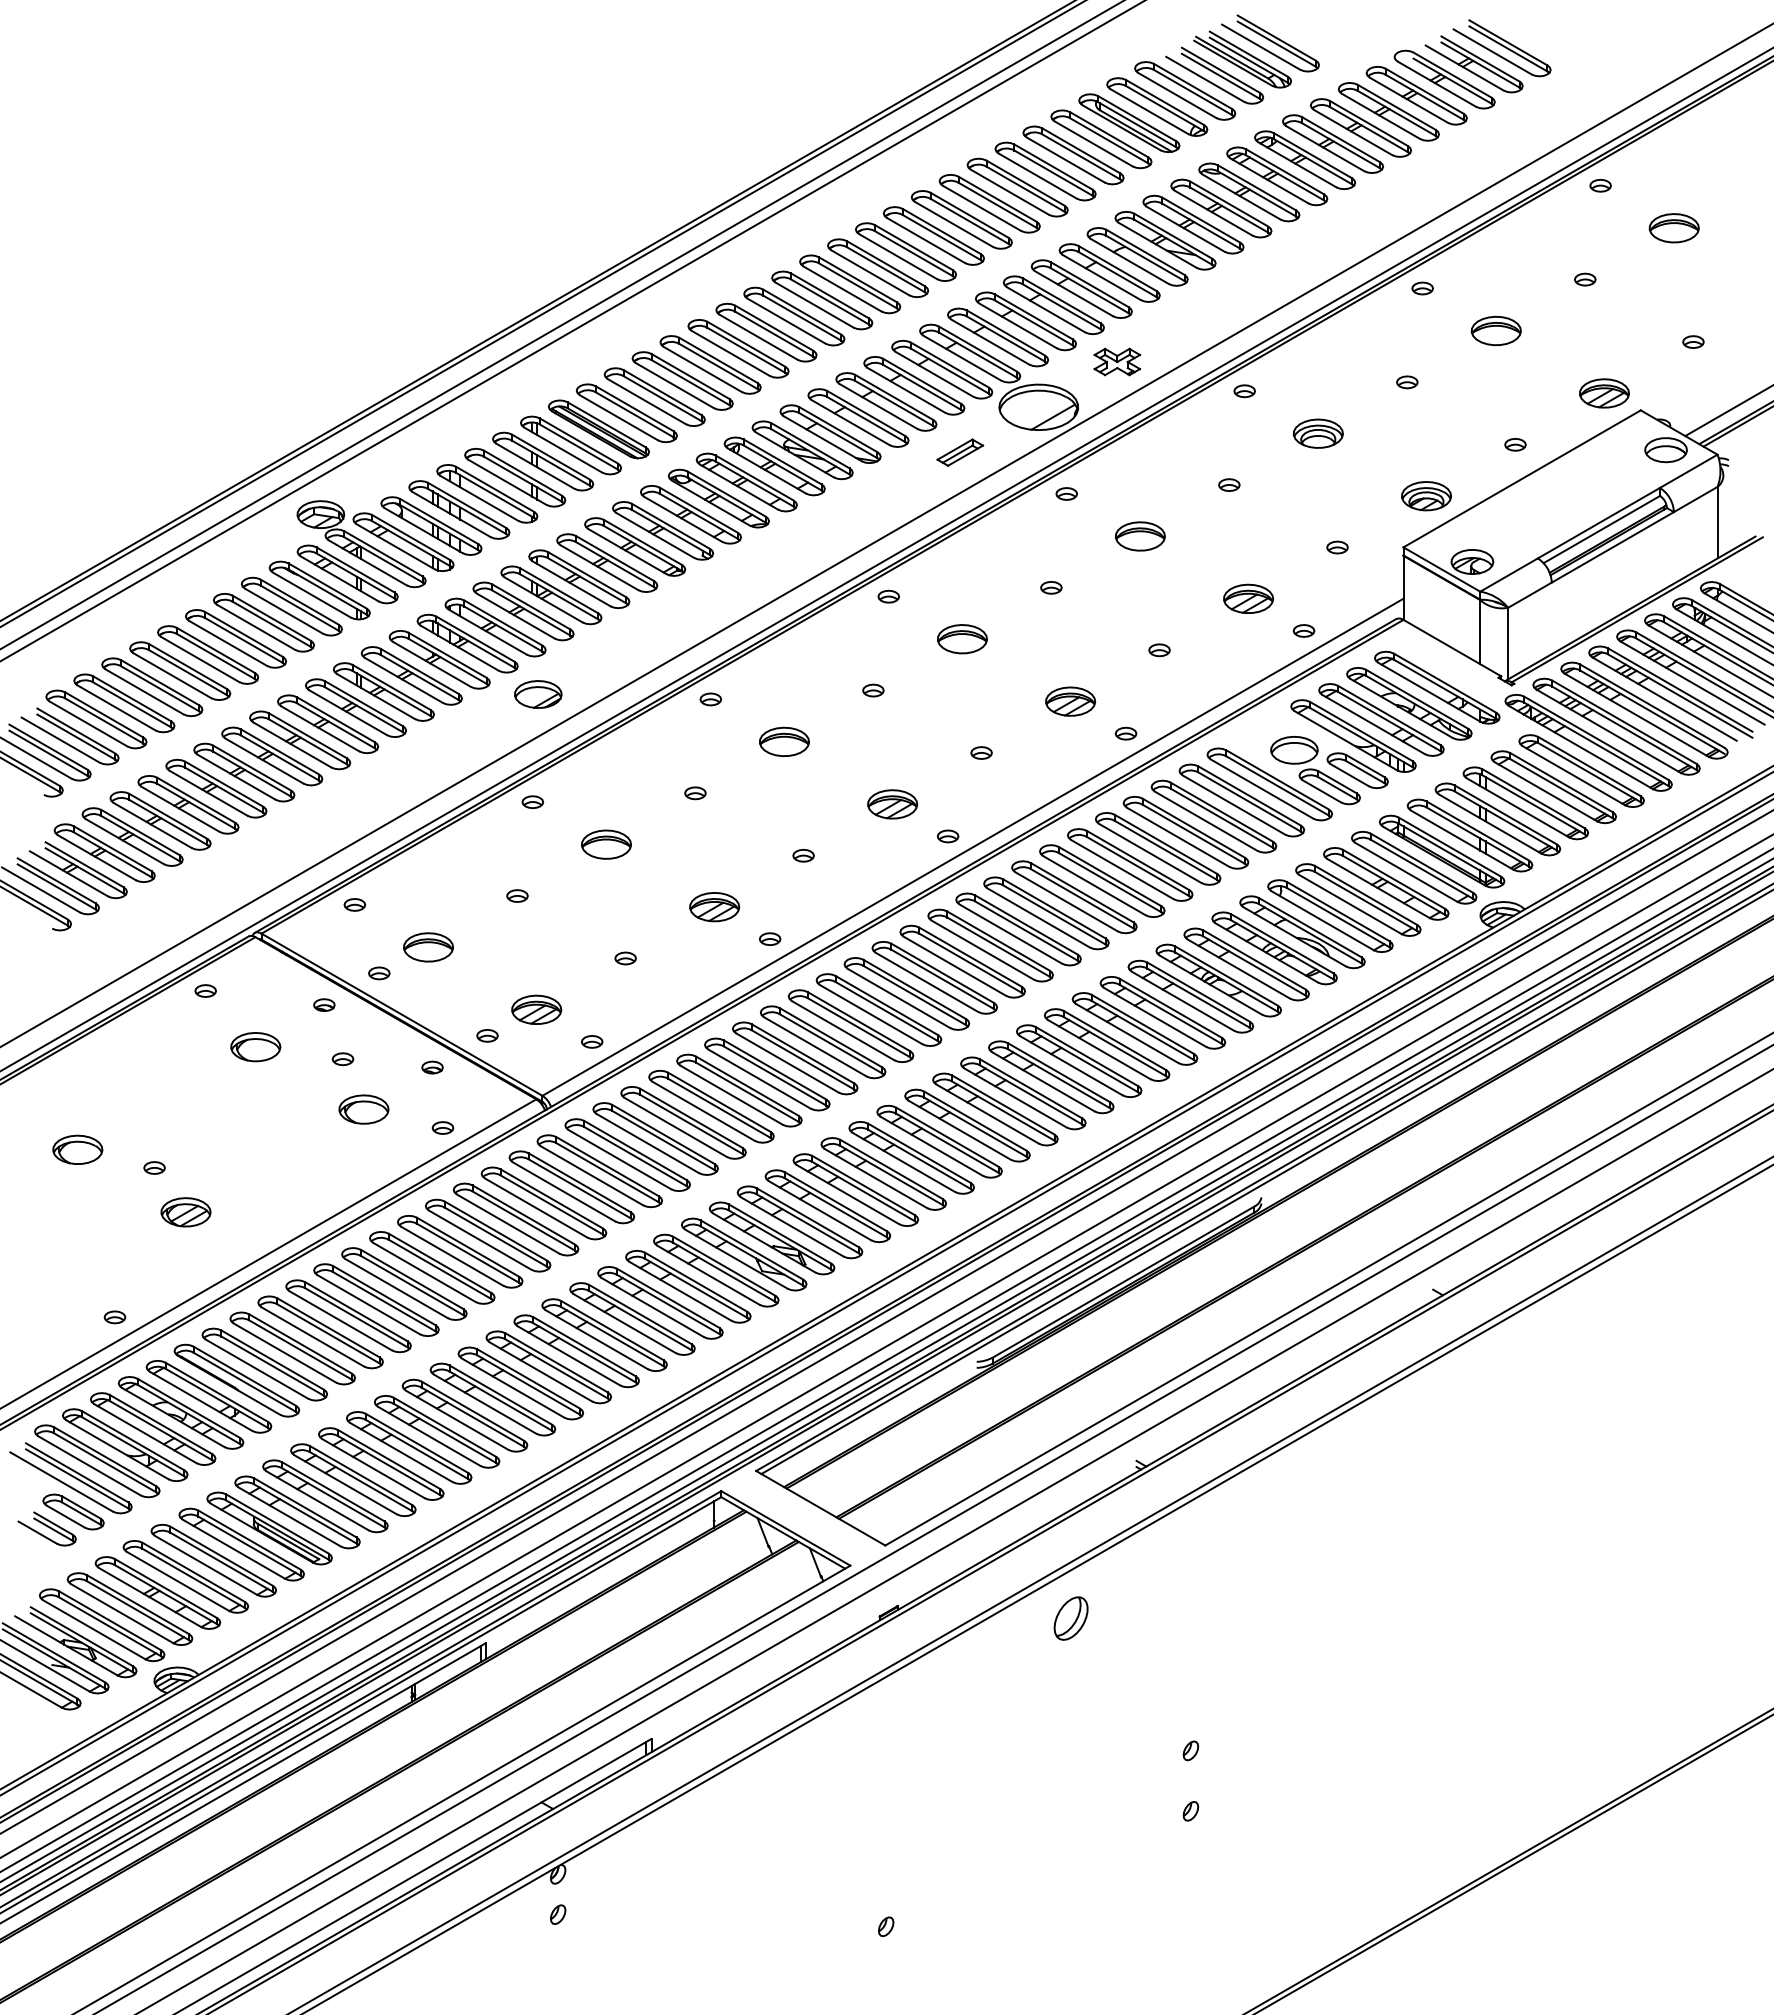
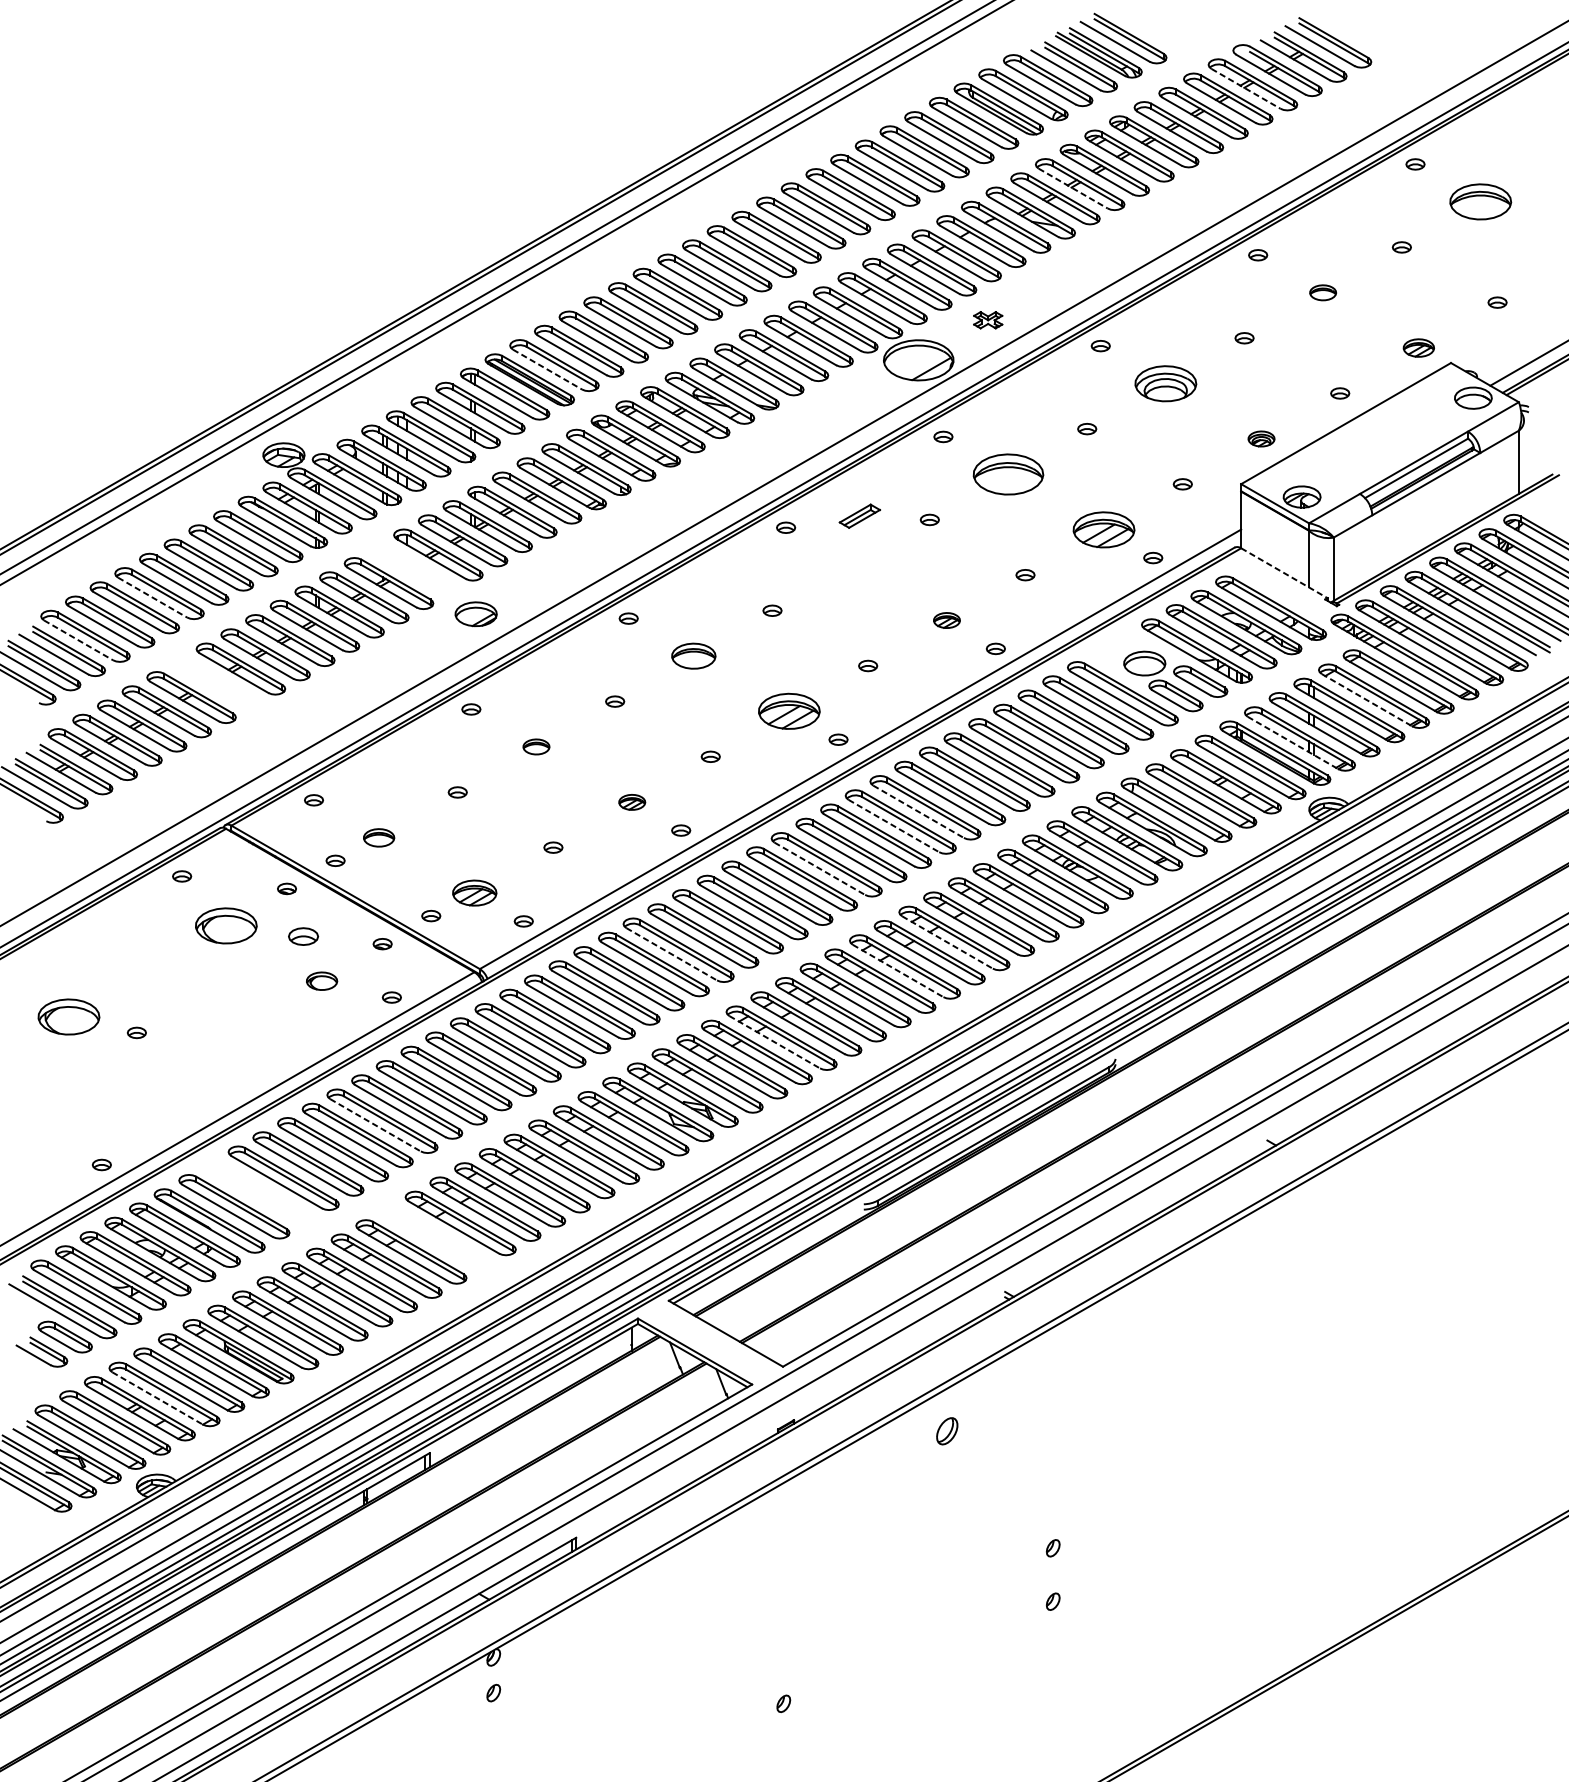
line: (1409, 100) -> (1246, 89), solid -> dashed
line: (1213, 213) -> (1073, 188), solid -> dashed
part: (1673, 228) -> (1479, 202), size x1.4
part: (1495, 330) -> (1322, 292), size x0.6
part: (1117, 361) -> (988, 319), size x0.7
part: (1604, 393) -> (1418, 348), size x0.7
line: (619, 418) -> (547, 370), solid -> dashed
part: (1318, 433) -> (1166, 383), size x1.4
part: (960, 452) -> (860, 516), moved
part: (1426, 496) -> (1261, 439), size x0.6
part: (1140, 536) -> (1008, 474), size x1.6
part: (1248, 598) -> (1104, 529), size x1.4
part: (962, 639) -> (851, 565), removed
part: (467, 643) -> (413, 569), removed
line: (1452, 648) -> (1284, 573), solid -> dashed
line: (172, 675) -> (152, 597), solid -> dashed
part: (1070, 701) -> (946, 620), size x0.6
line: (89, 724) -> (79, 640), solid -> dashed
part: (244, 772) -> (216, 683), removed
line: (1546, 792) -> (1367, 700), solid -> dashed
part: (892, 804) -> (789, 711), size x1.4
line: (1462, 840) -> (1293, 743), solid -> dashed
part: (606, 844) -> (536, 746), size x0.6
part: (714, 907) -> (631, 802), size x0.6
line: (1039, 918) -> (919, 812), solid -> dashed
line: (1011, 934) -> (894, 826), solid -> dashed
part: (428, 947) -> (379, 837), size x0.7
line: (927, 982) -> (820, 868), solid -> dashed
part: (255, 1047) -> (226, 926), size x1.4
part: (342, 1059) -> (303, 936), size x1.6
line: (1071, 1065) -> (947, 942), solid -> dashed
line: (759, 1079) -> (671, 954), solid -> dashed
line: (1015, 1098) -> (898, 971), solid -> dashed
part: (363, 1109) -> (321, 981), size x0.7
part: (77, 1149) -> (68, 1016), size x1.4
line: (876, 1178) -> (775, 1042), solid -> dashed
part: (185, 1212) -> (164, 1072), removed
line: (424, 1272) -> (375, 1125), solid -> dashed
part: (292, 1348) -> (258, 1192), removed
part: (492, 1399) -> (435, 1237), removed
line: (178, 1581) -> (158, 1398), solid -> dashed
part: (1070, 1618) -> (946, 1431), size x0.7

